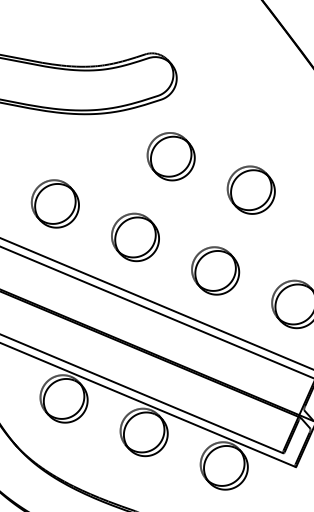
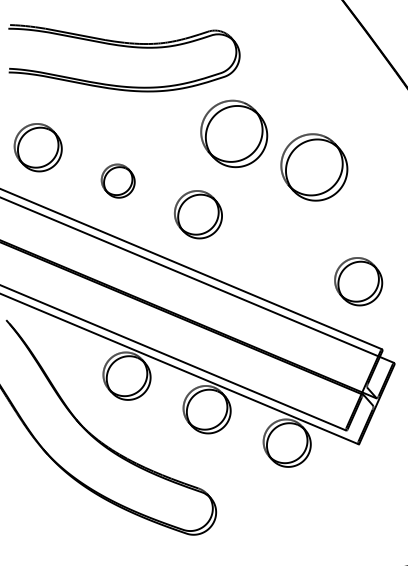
part: (170, 156) -> (233, 133), size x1.4
part: (250, 190) -> (313, 167), size x1.4
part: (54, 203) -> (117, 180), size x0.7
part: (215, 270) -> (278, 247), removed

